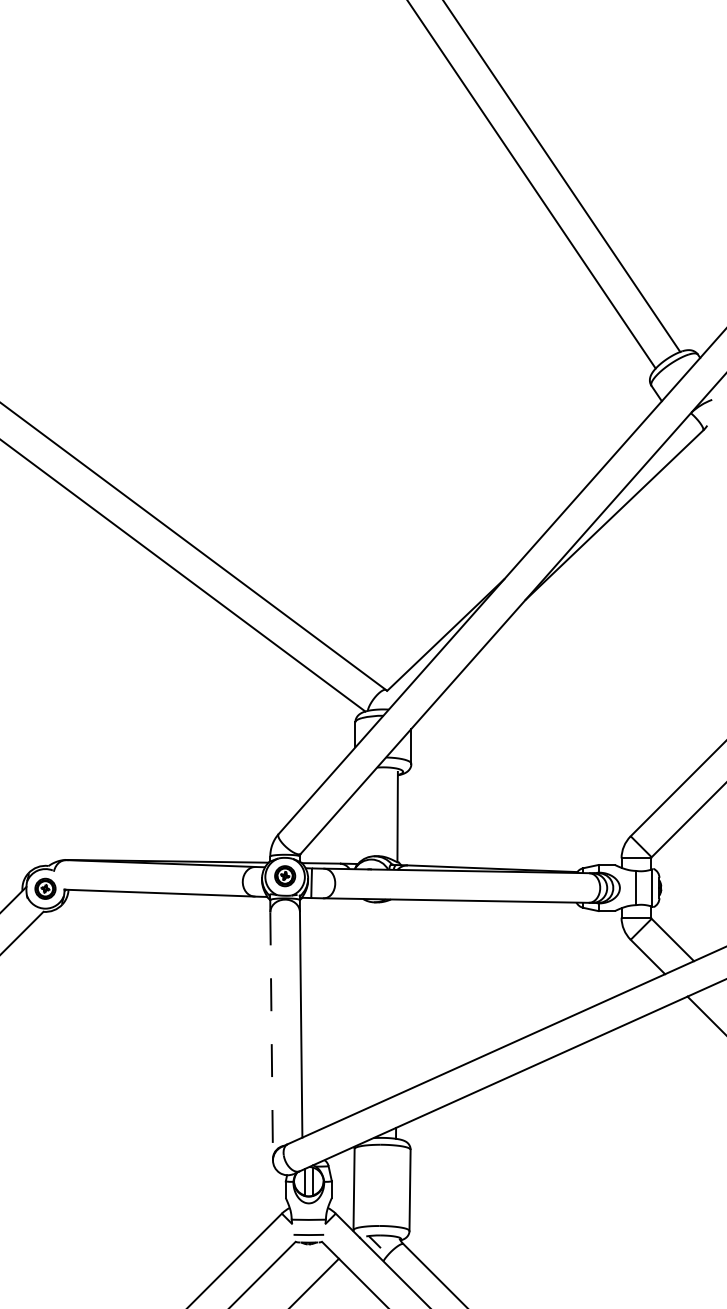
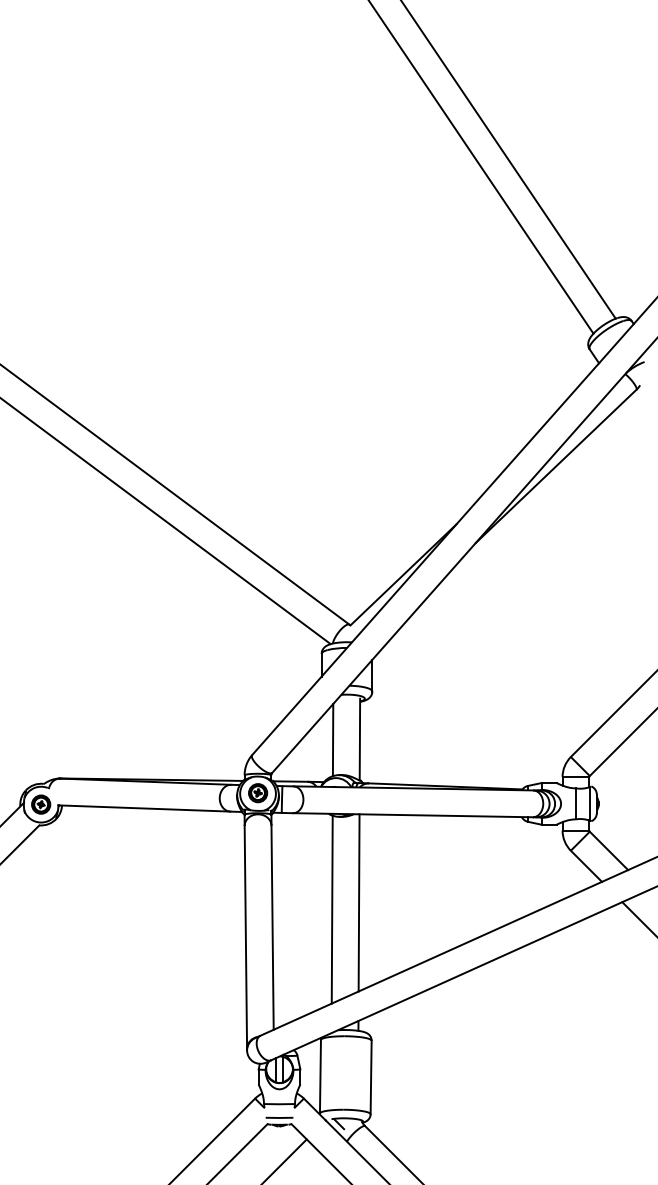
line: (367, 817) -> (332, 740), added
line: (396, 997) -> (358, 902), added
line: (366, 1004) -> (331, 909), added
line: (271, 1035) -> (245, 937), dashed -> solid

